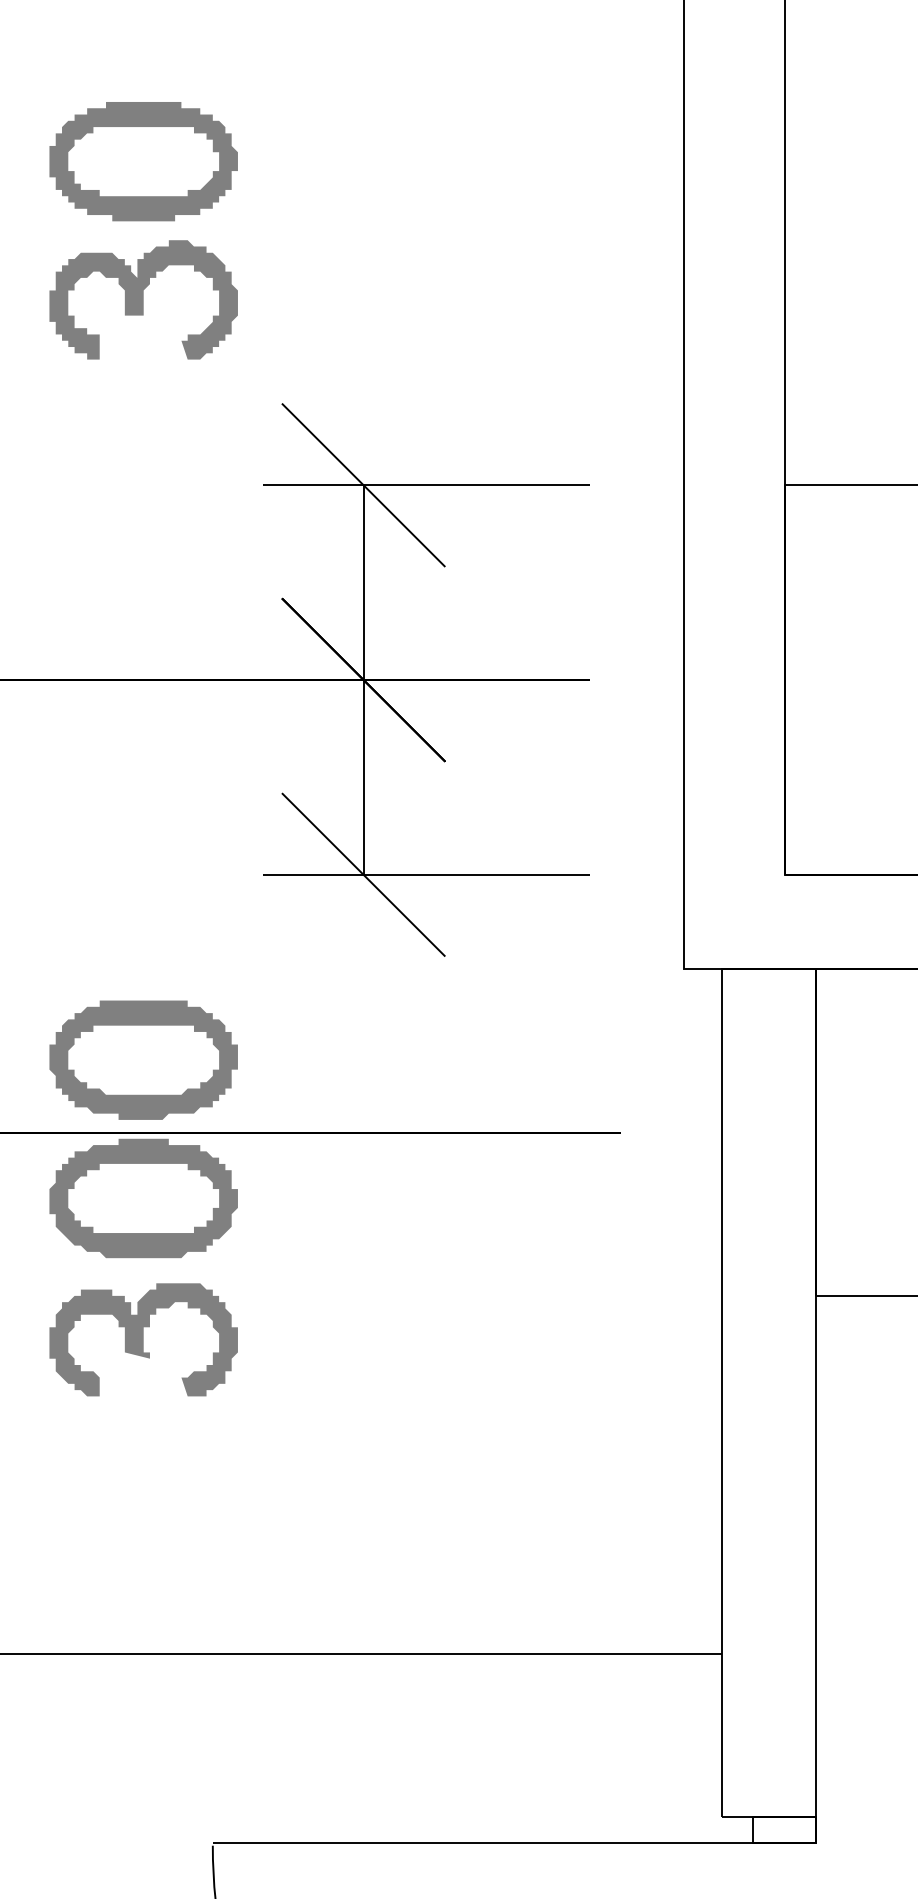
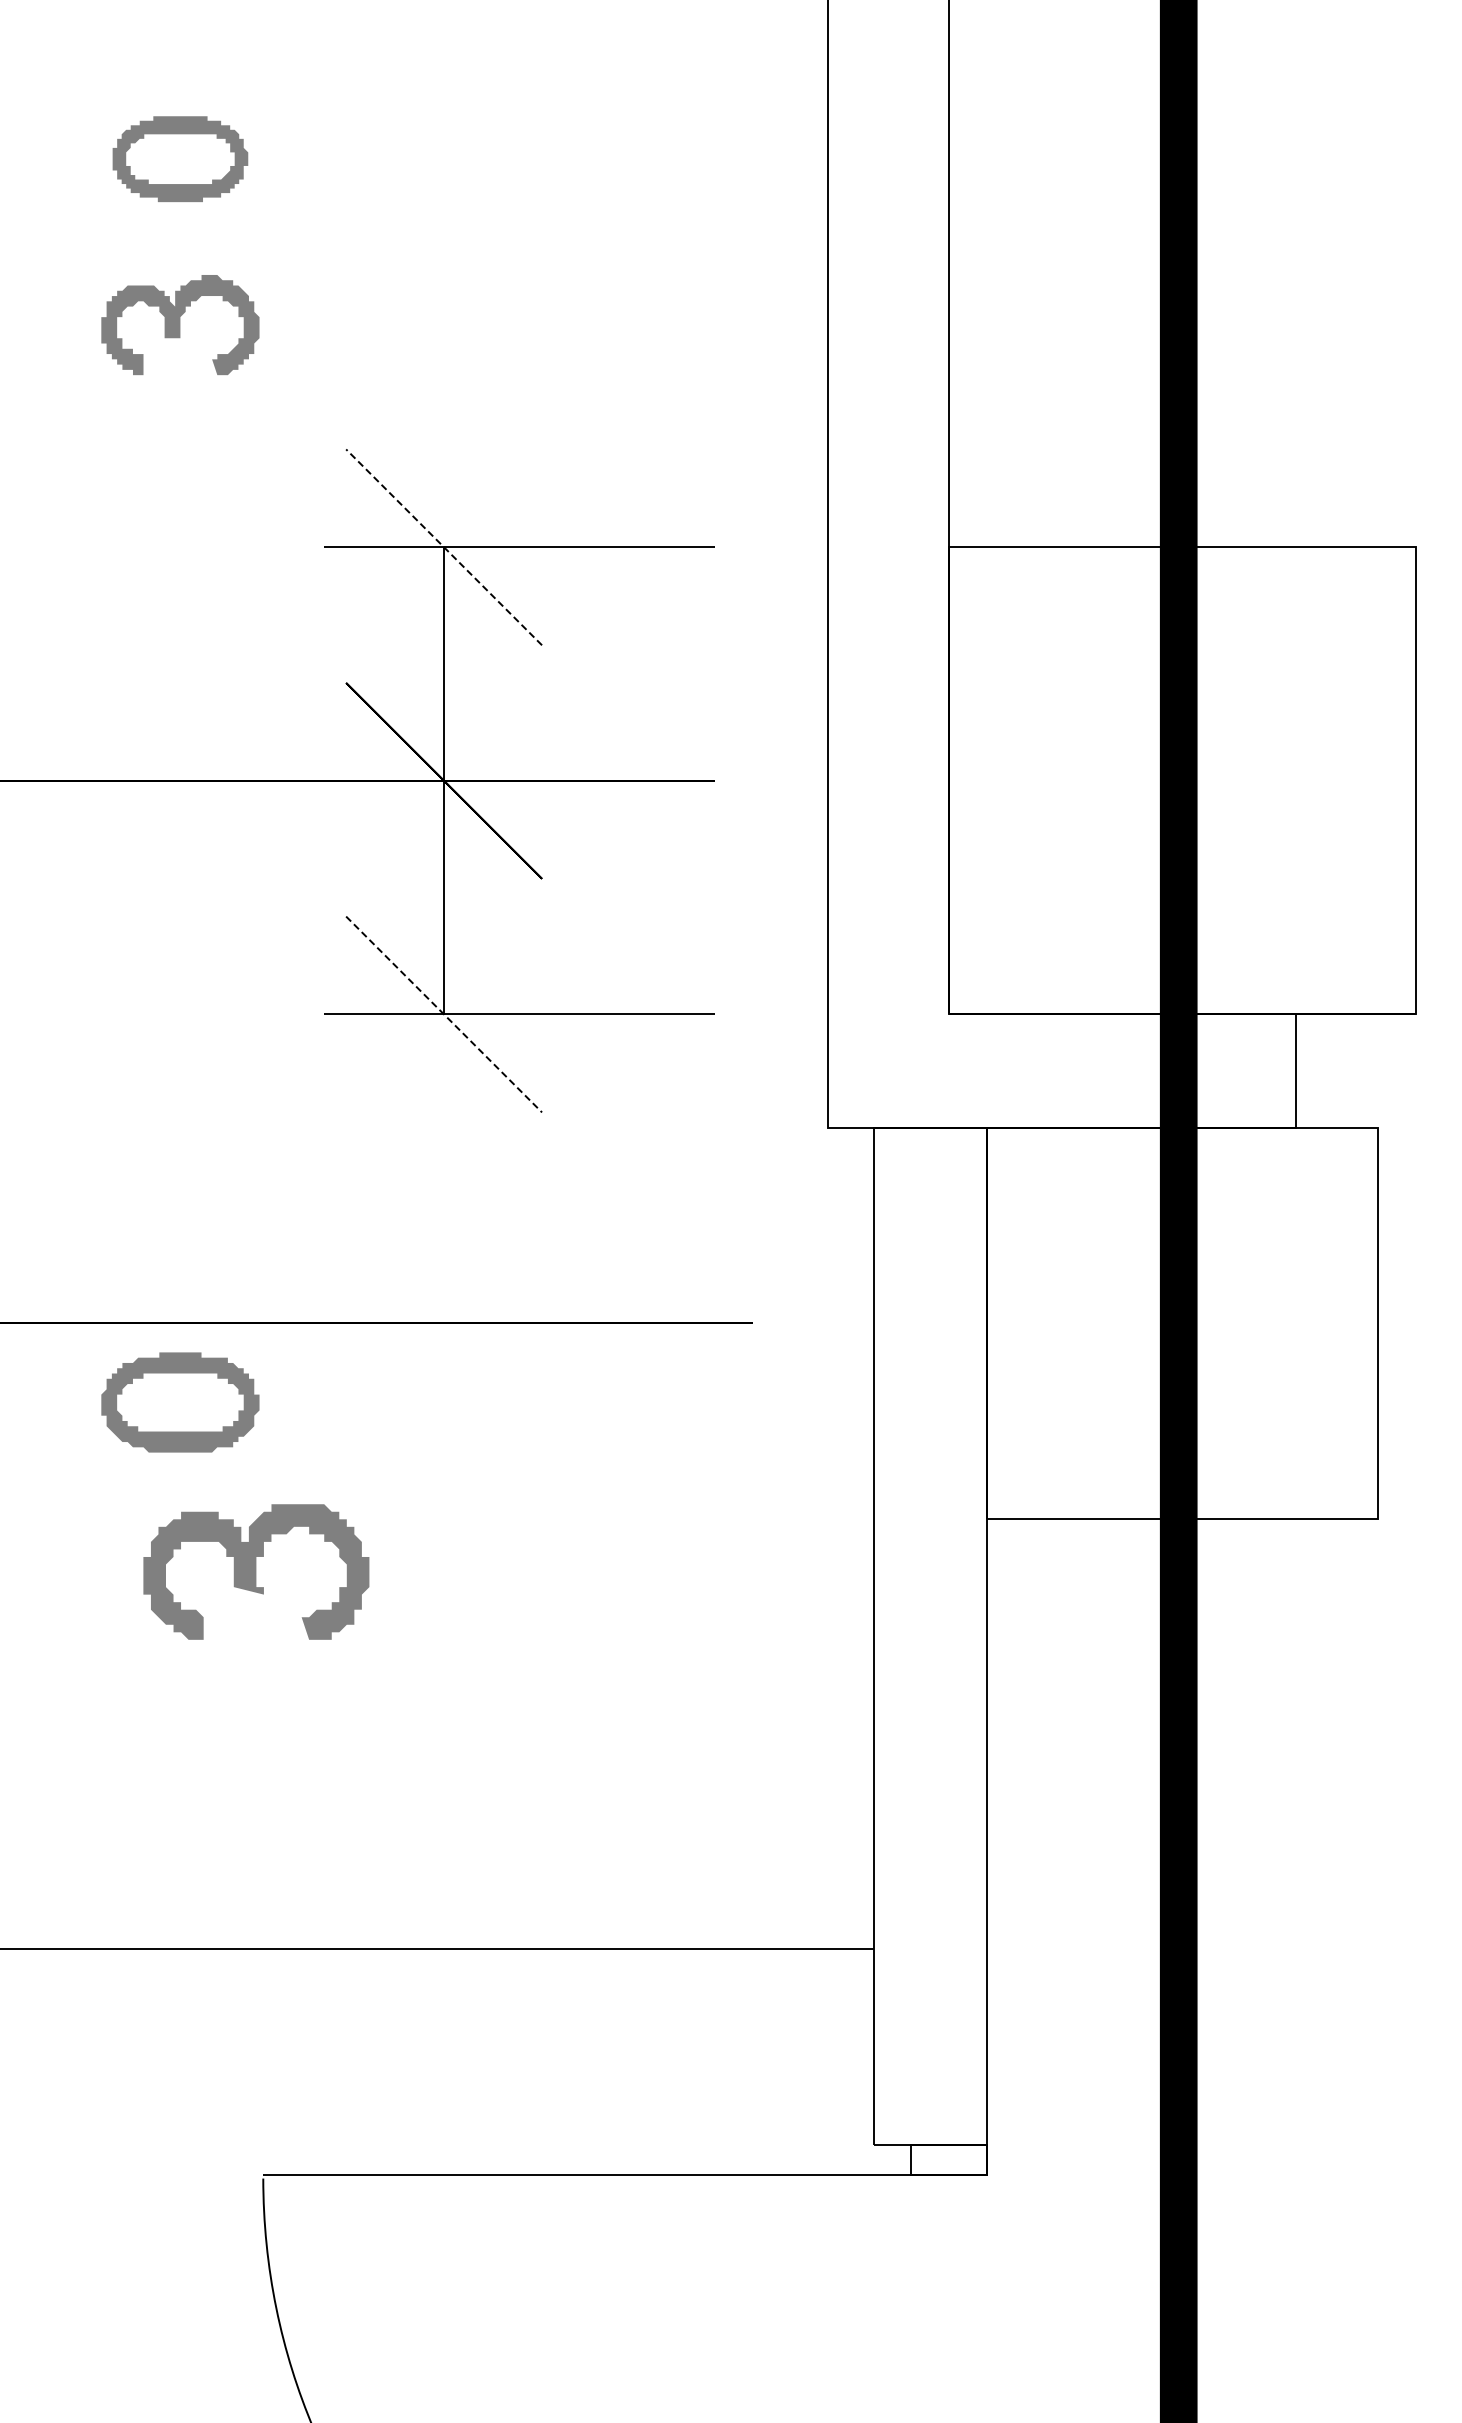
part: (143, 160) -> (180, 158), size x0.6
part: (143, 299) -> (180, 324), size x0.7
line: (363, 485) -> (444, 547), solid -> dashed
line: (363, 874) -> (444, 1014), solid -> dashed
part: (143, 1060) -> (180, 1236), removed
part: (143, 1198) -> (180, 1402), size x0.7
part: (143, 1339) -> (256, 1571), moved

